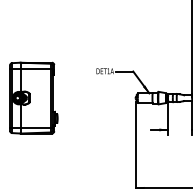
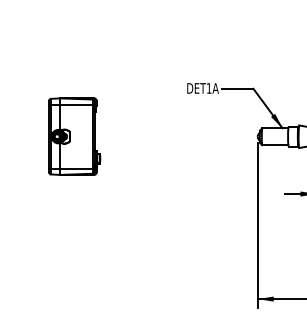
part: (33, 97) -> (73, 135), size x0.6

